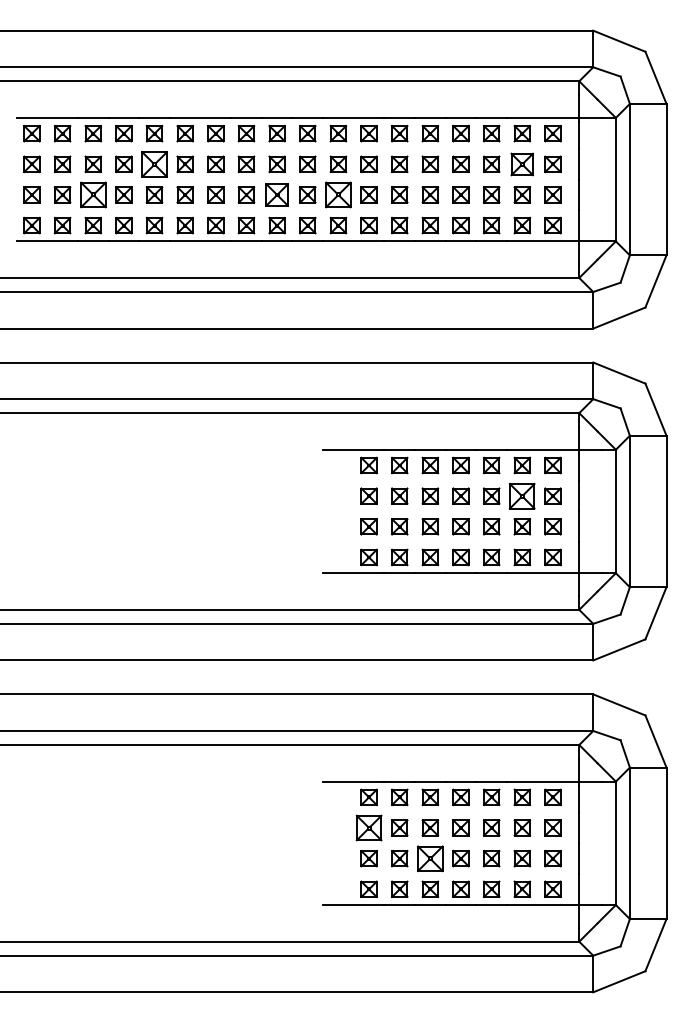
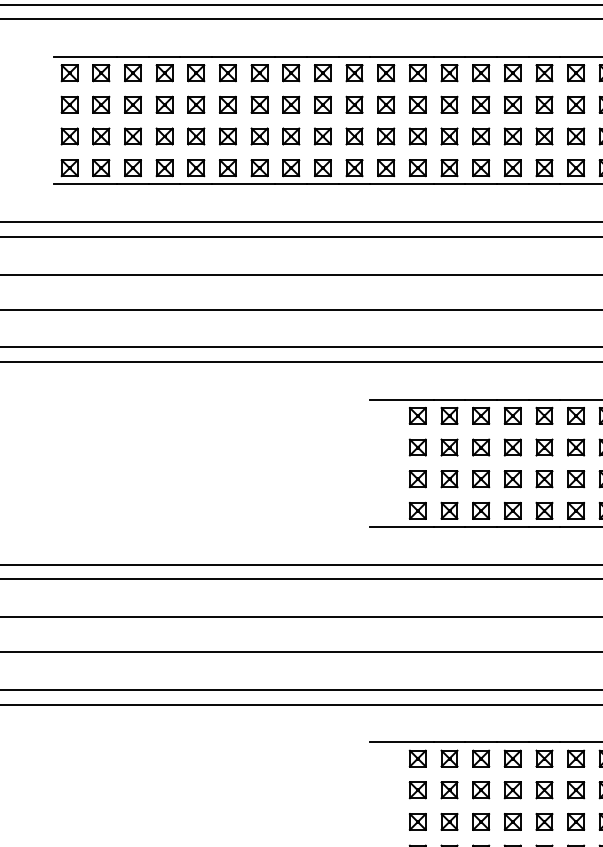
part: (154, 163) -> (196, 103), size x0.62
part: (522, 163) -> (576, 103), size x0.71
part: (92, 194) -> (132, 136), size x0.62
part: (276, 194) -> (322, 136), size x0.71
part: (338, 194) -> (386, 136), size x0.62
part: (522, 495) -> (576, 446), size x0.62
part: (368, 827) -> (417, 789), size x0.62
part: (430, 858) -> (481, 821), size x0.62

